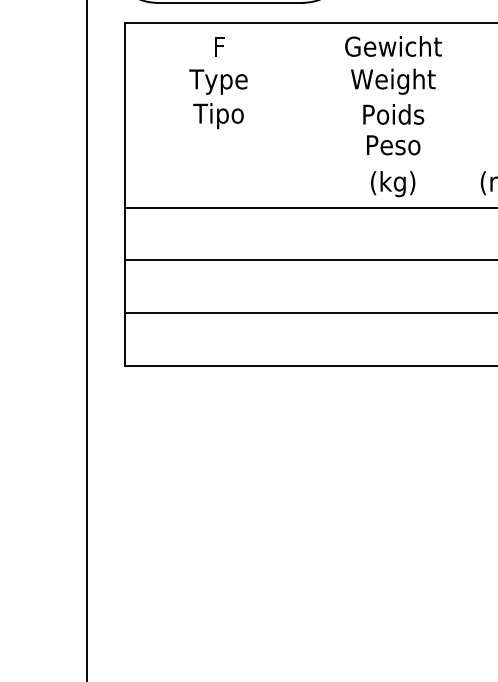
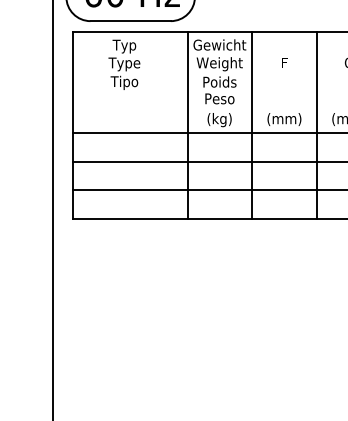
text: (218, 49) -> (124, 46), F -> Typ
line: (334, 194) -> (187, 125), added
line: (453, 194) -> (252, 125), added

